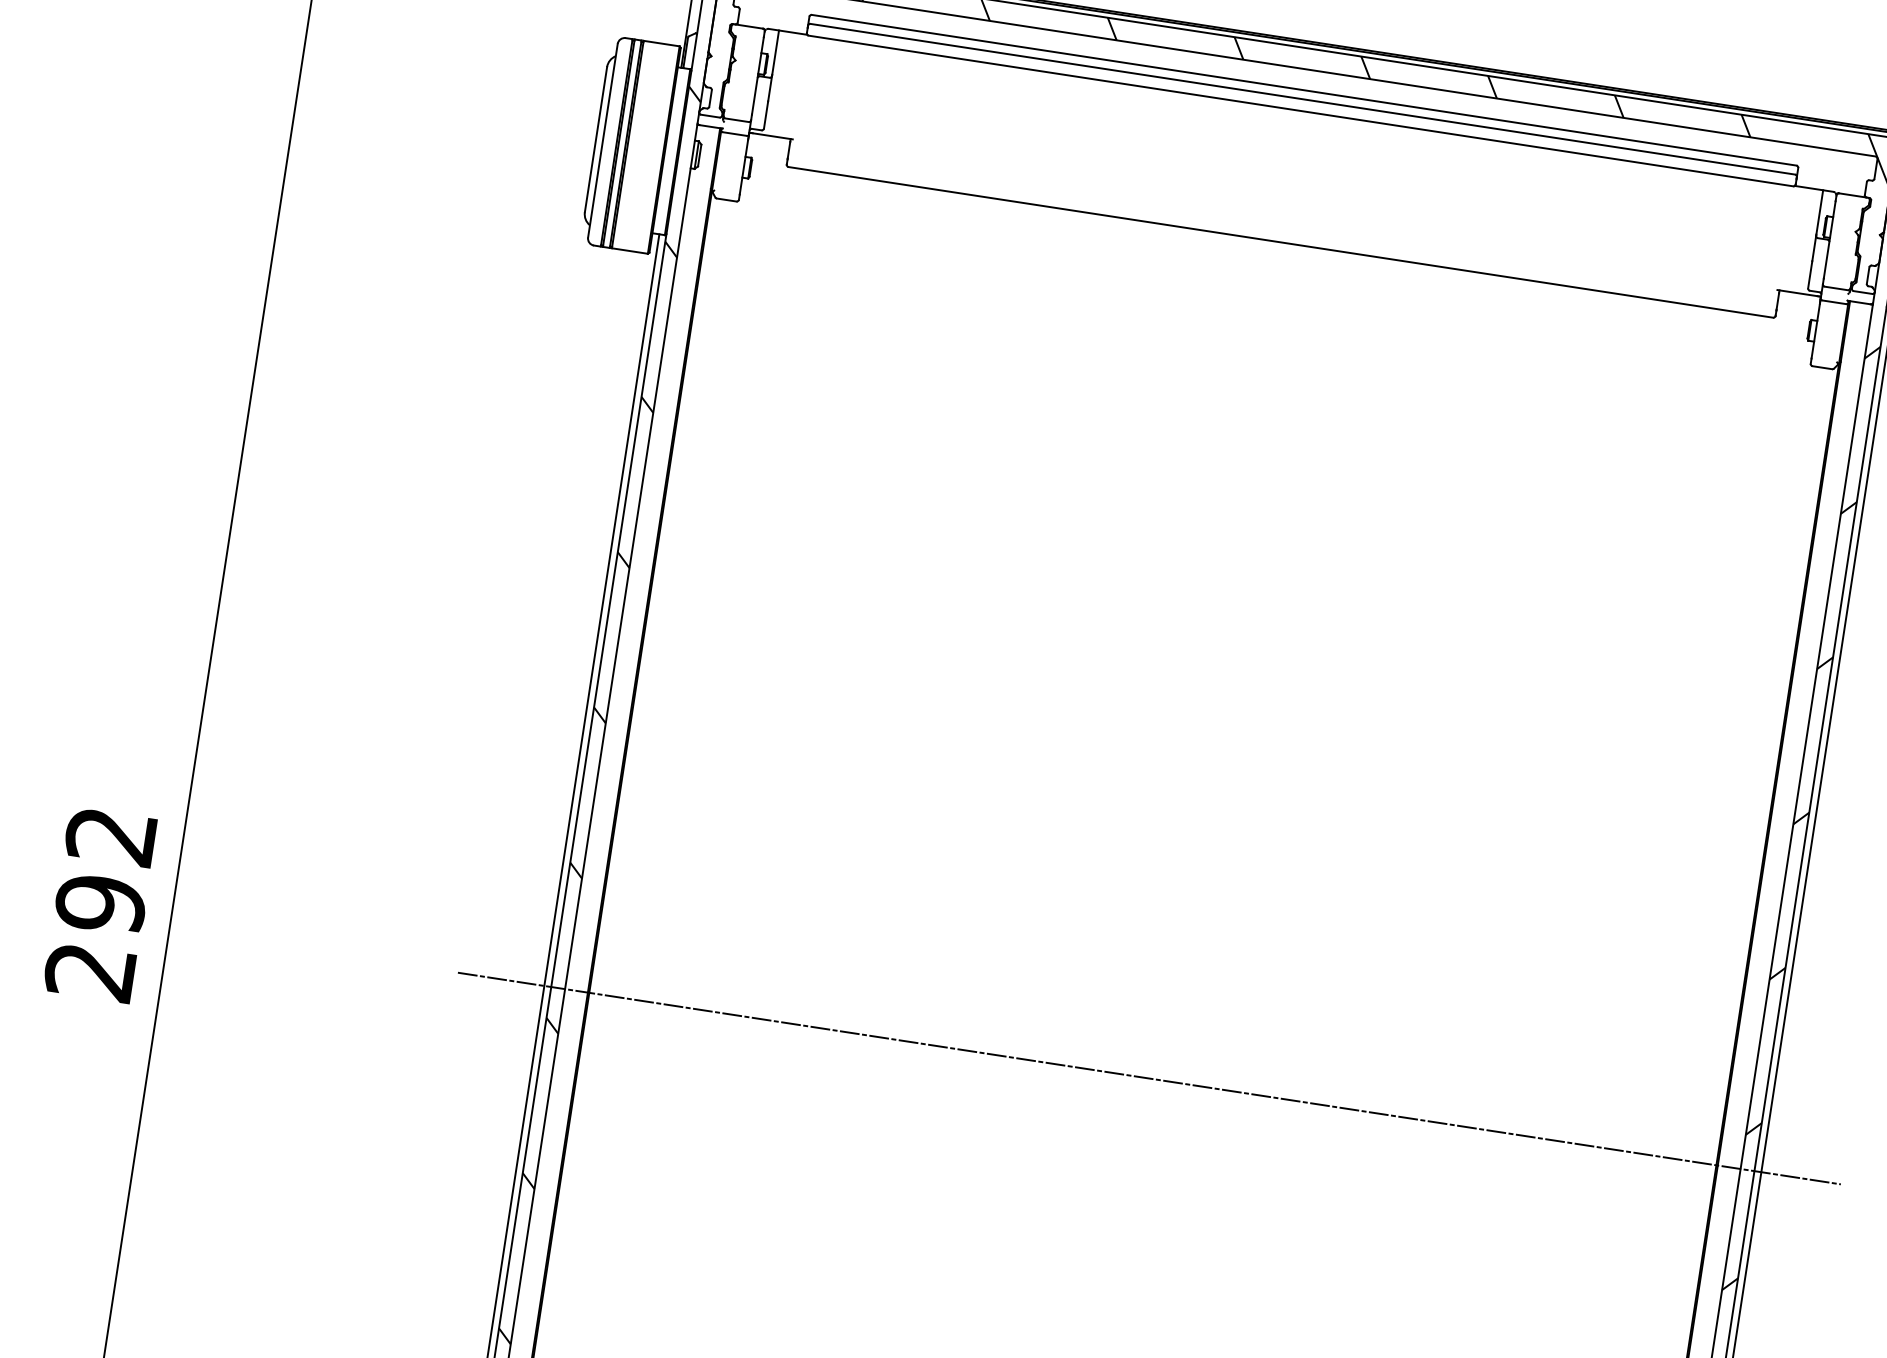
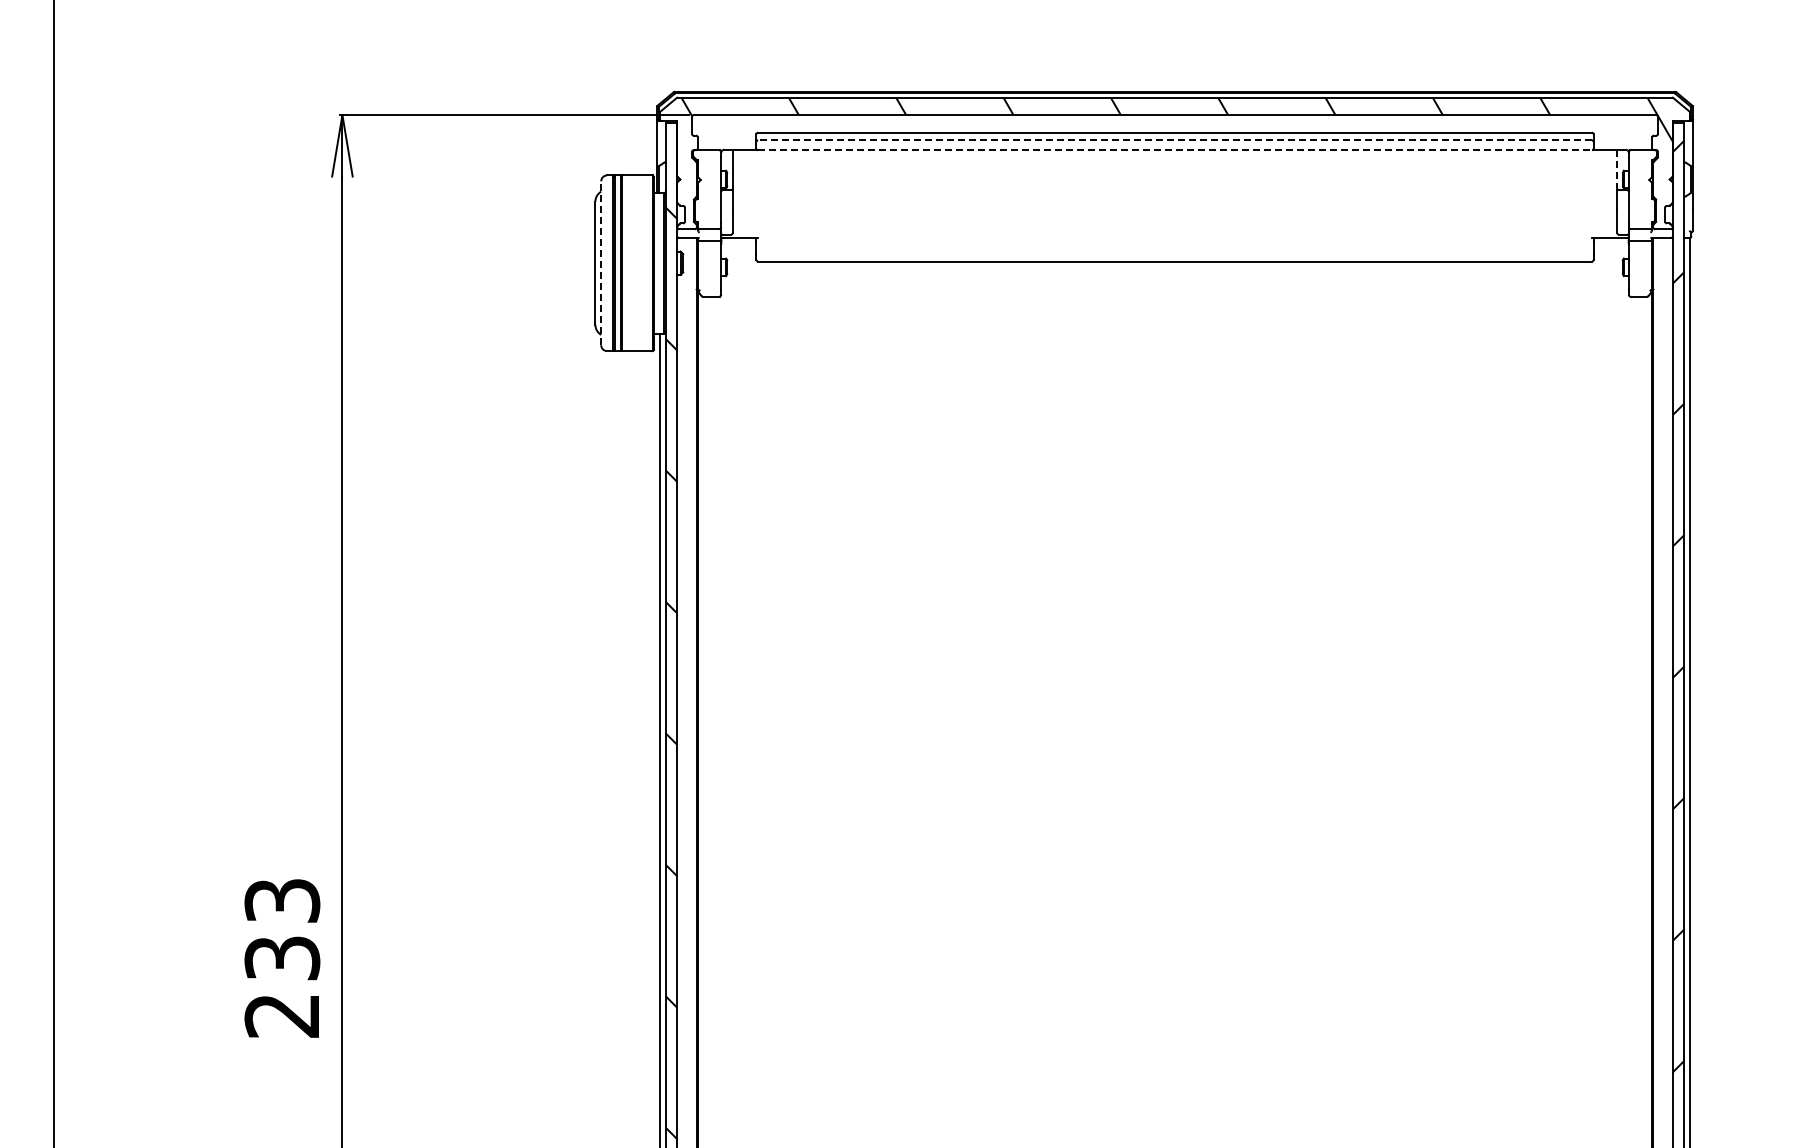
line: (1303, 99) -> (1175, 140), solid -> dashed
line: (1301, 111) -> (1175, 150), solid -> dashed
line: (603, 141) -> (601, 263), solid -> dashed
line: (1820, 212) -> (1617, 168), solid -> dashed
text: (105, 871) -> (282, 930), 292 -> 233
line: (1148, 1079) -> (1171, 970), removed

